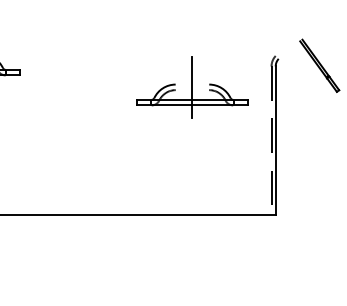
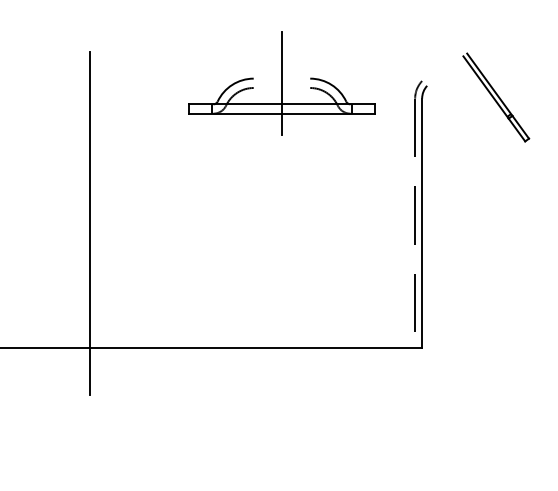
part: (192, 87) -> (282, 83), moved
line: (78, 140) -> (90, 223), added

